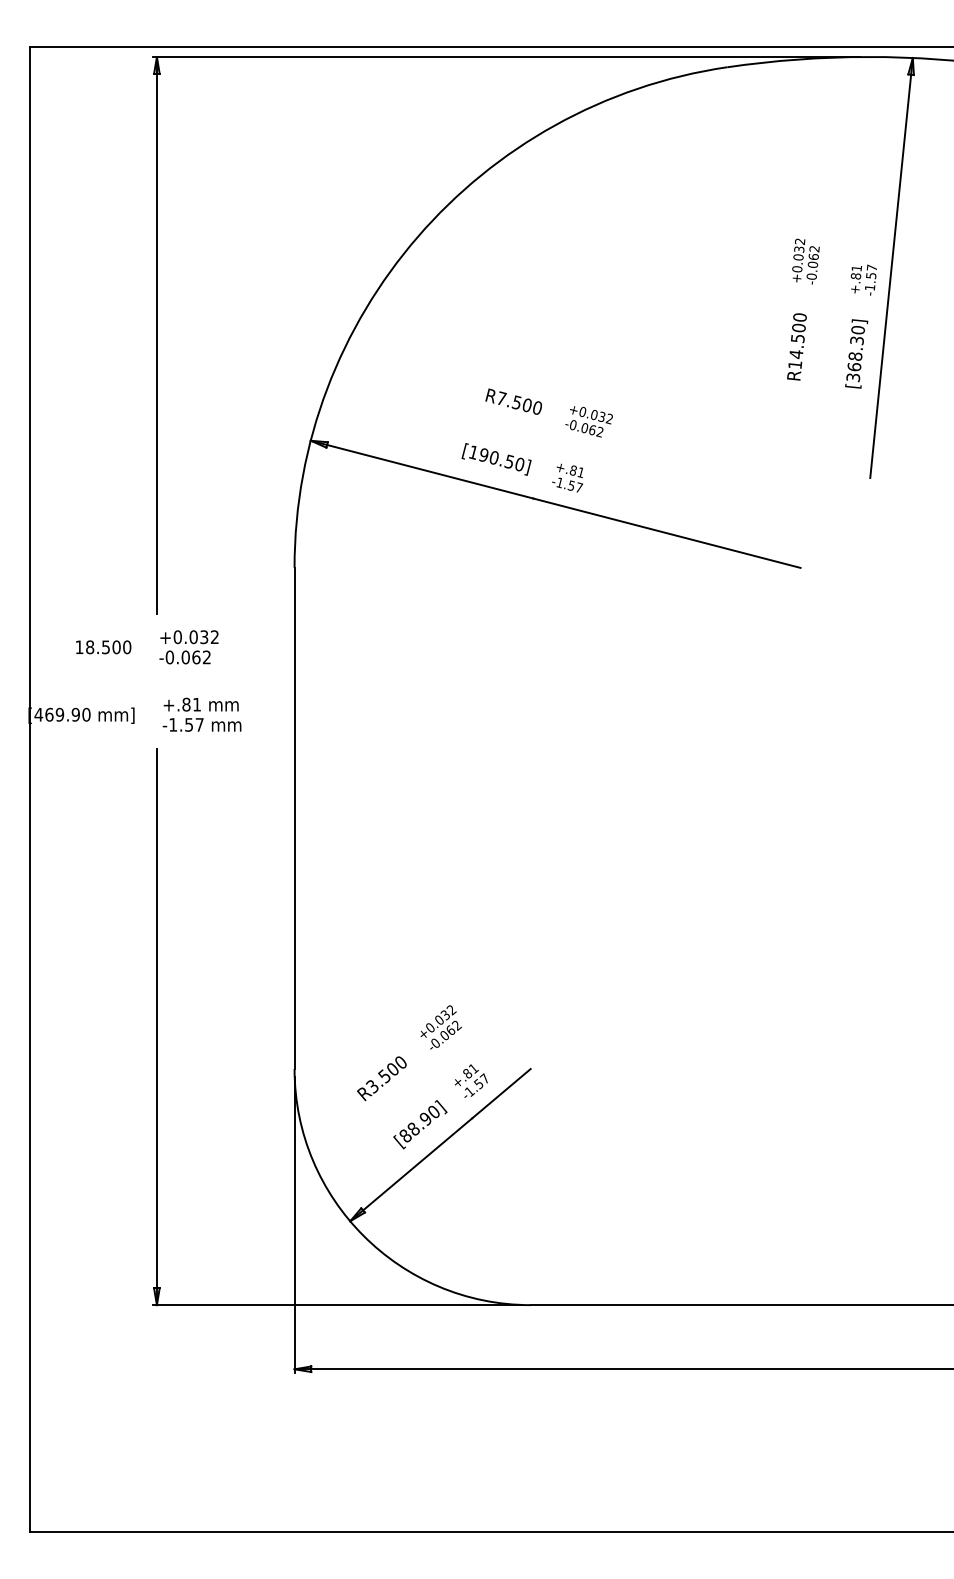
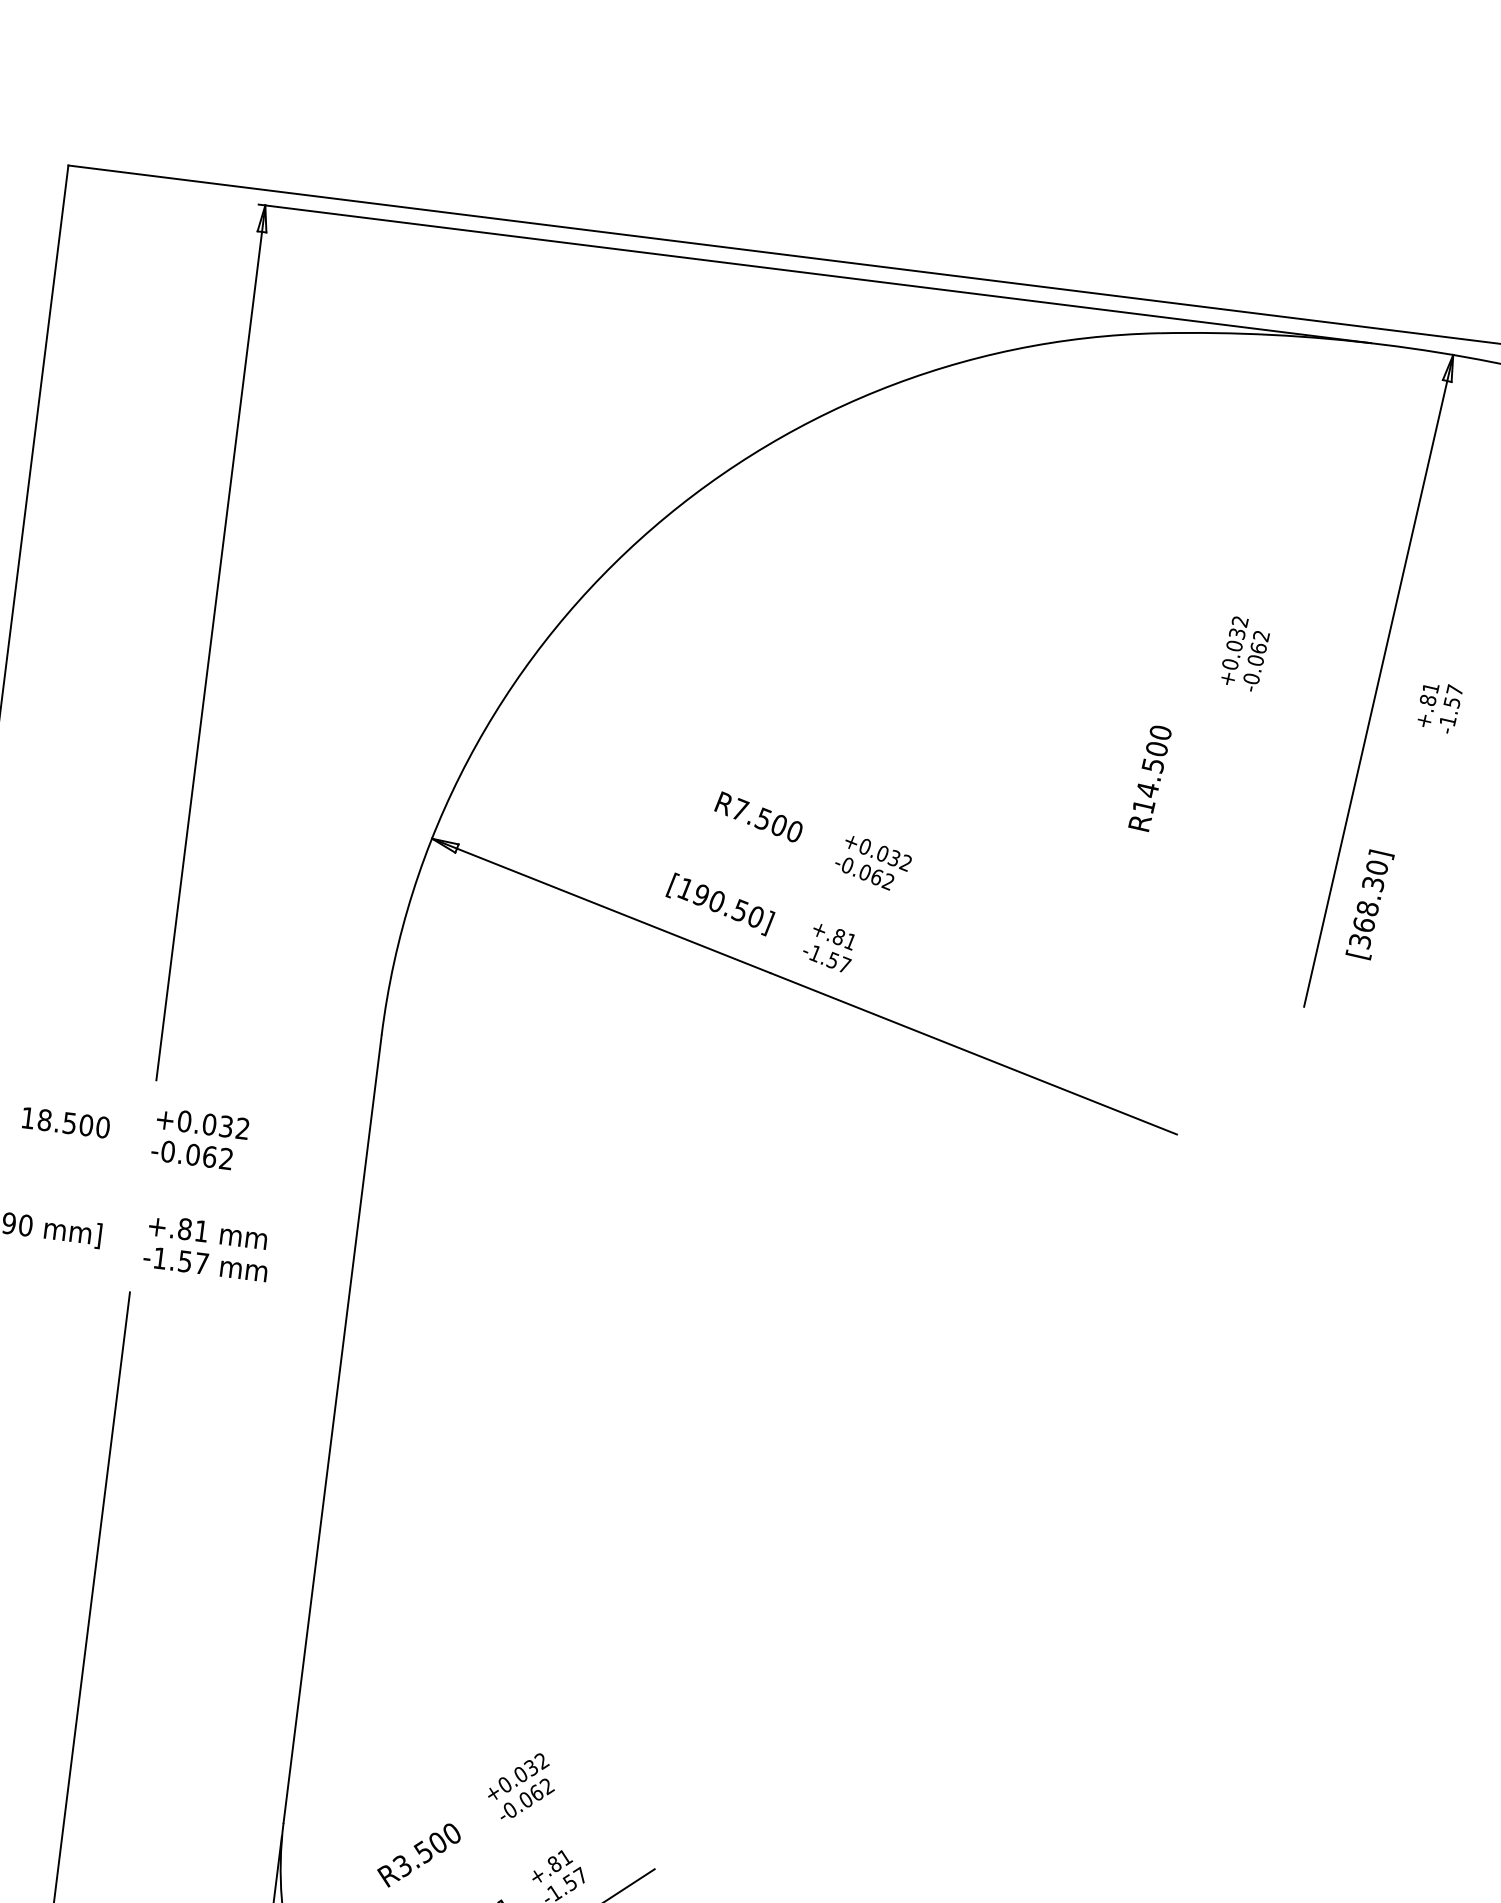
text: (863, 279) -> (1439, 706), moved
text: (796, 346) -> (1149, 777), moved
text: (856, 353) -> (1369, 904), moved

